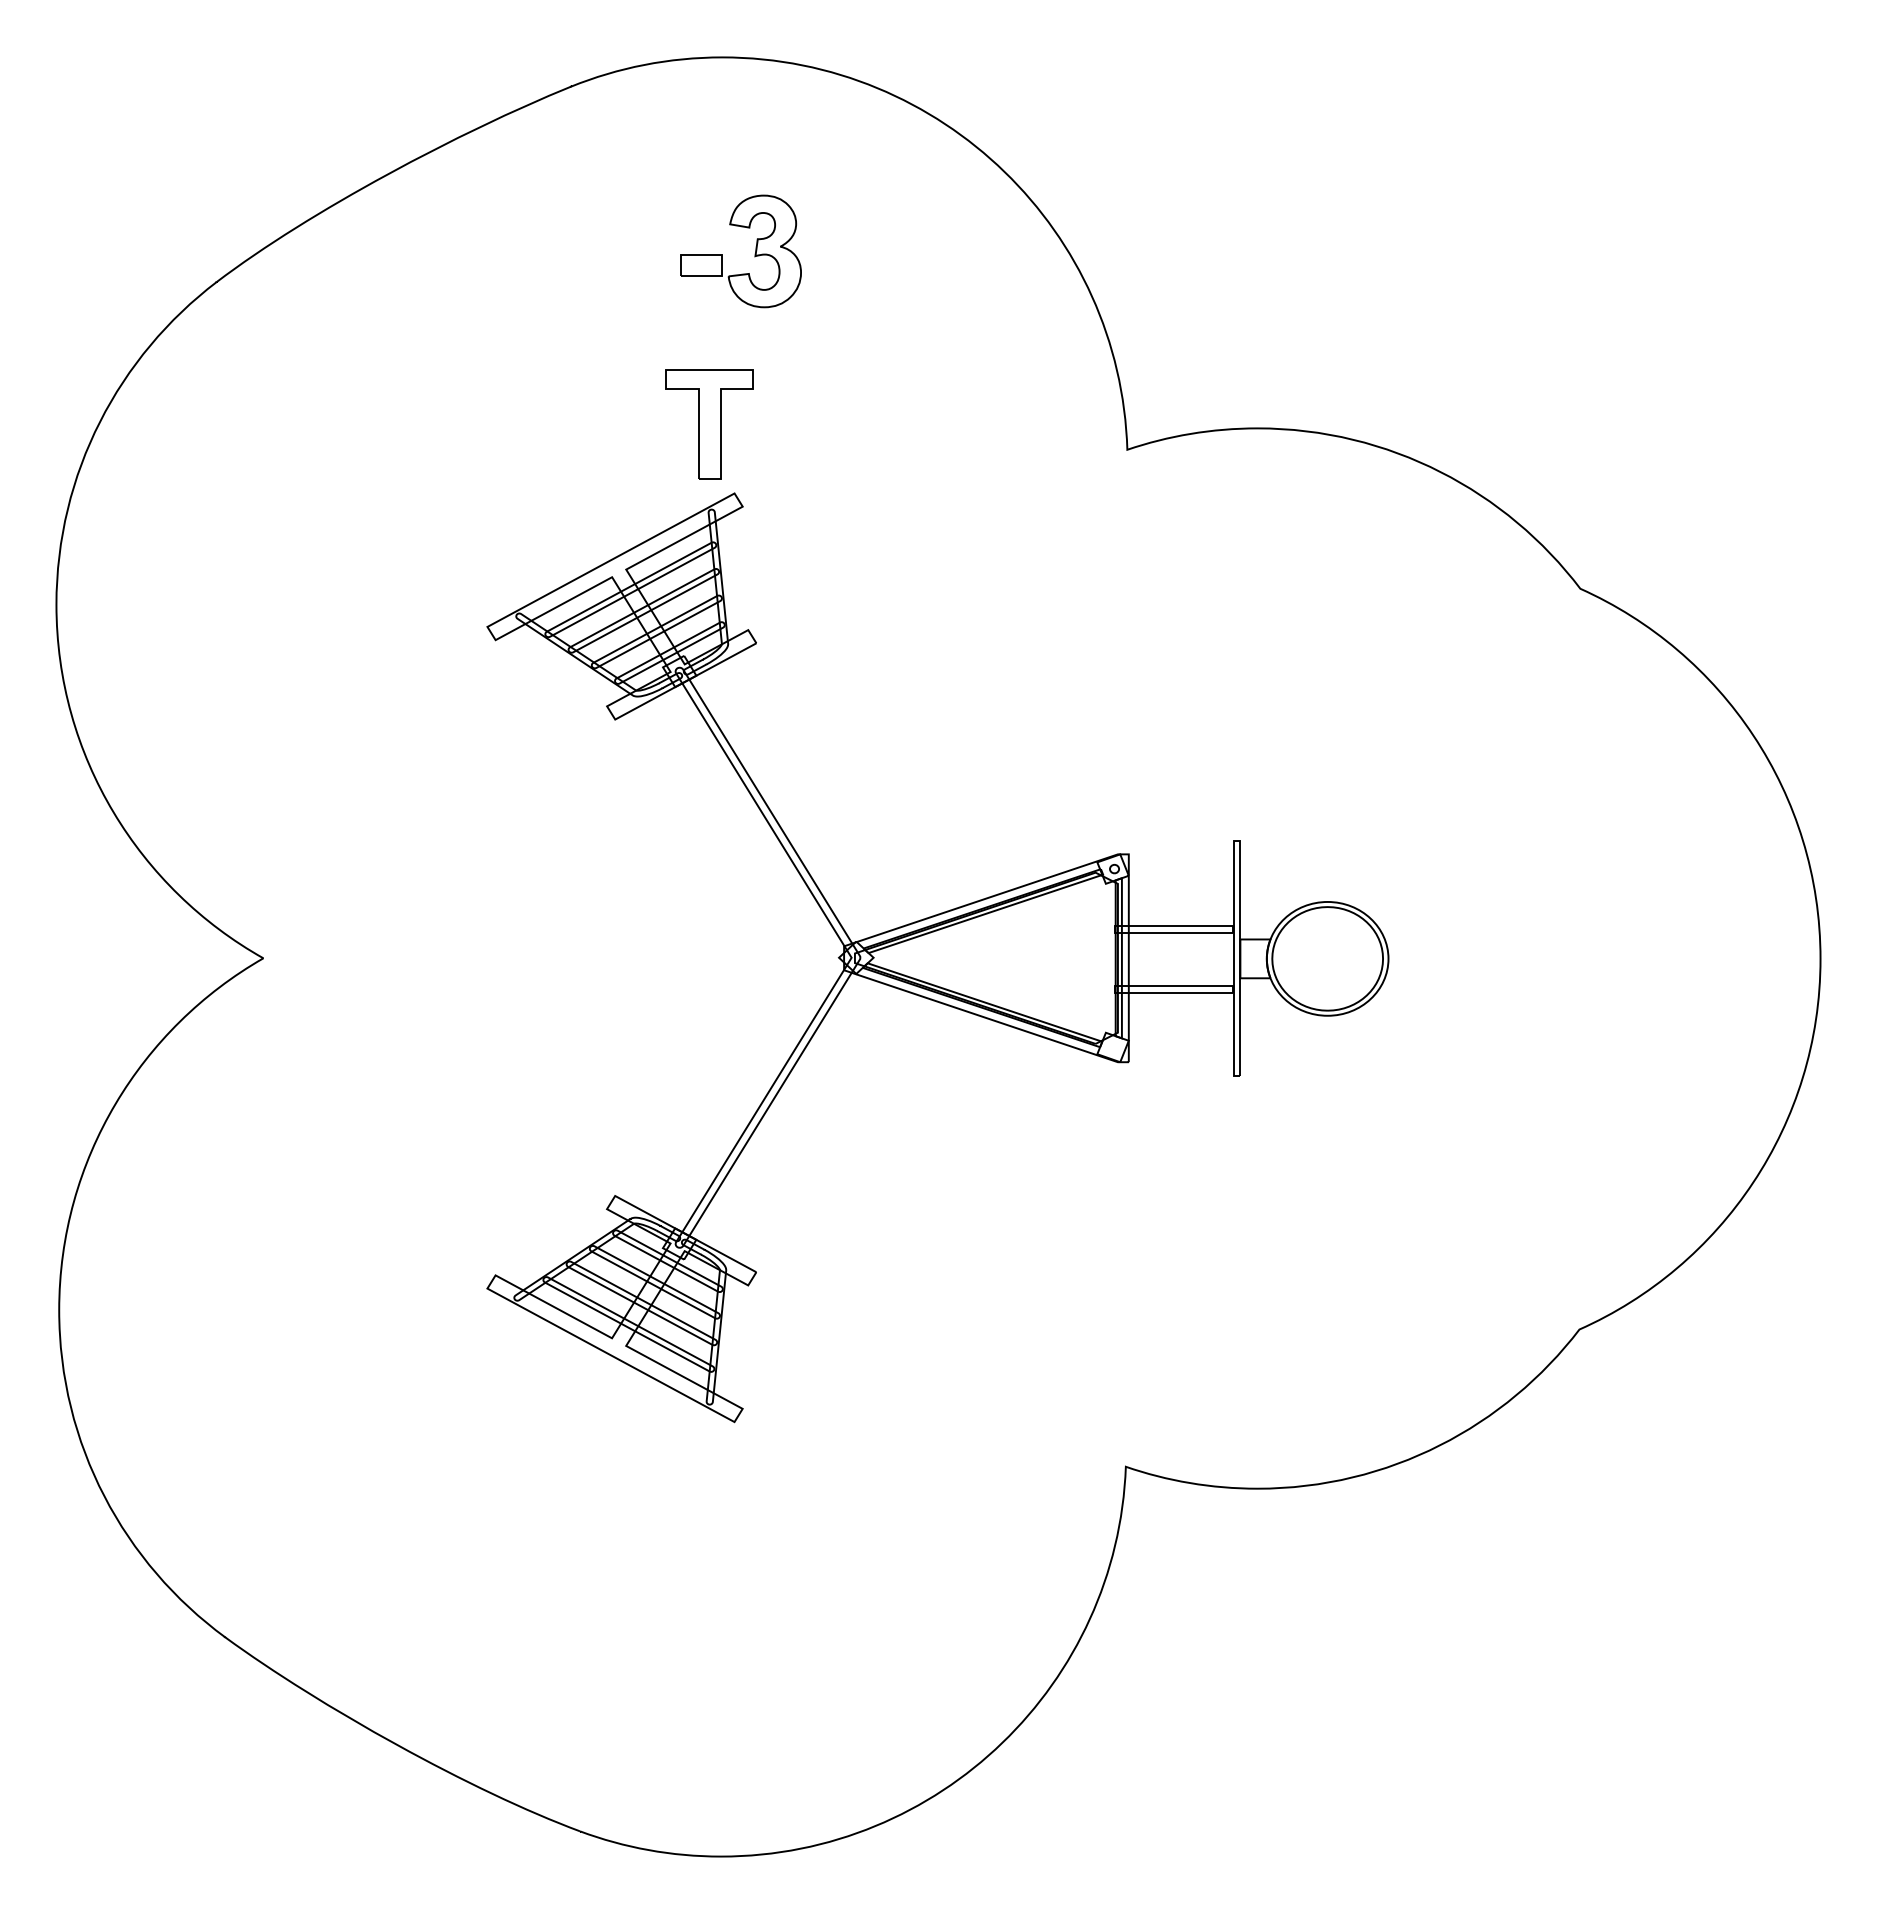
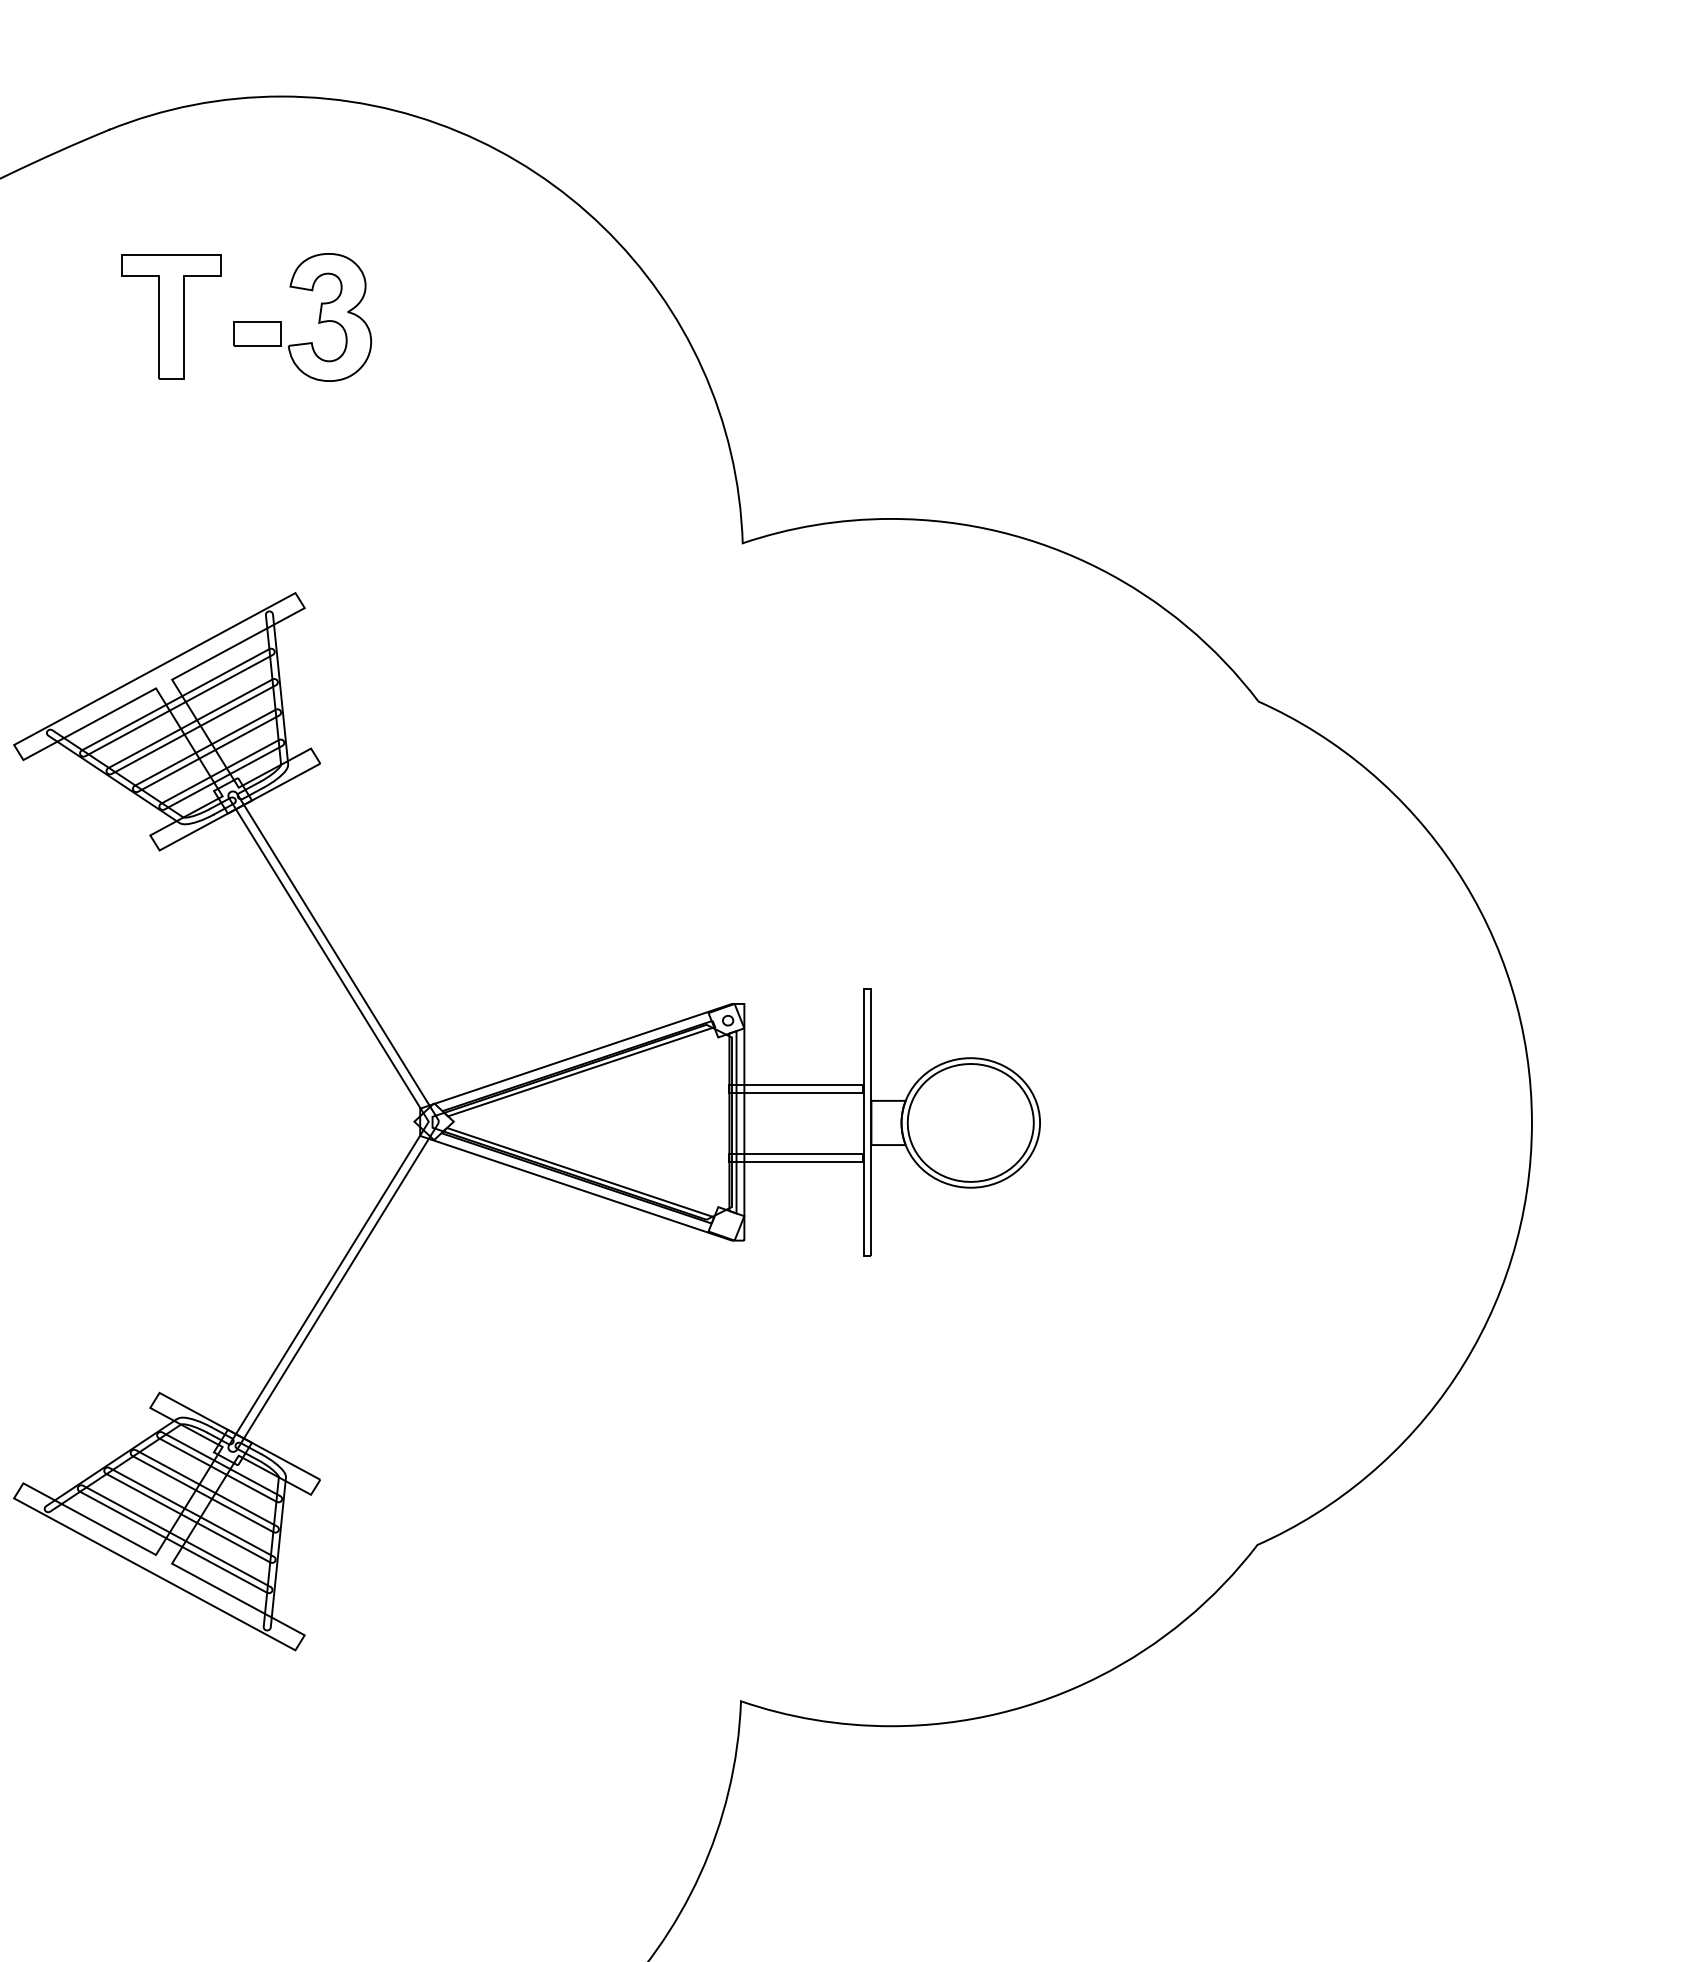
part: (709, 424) -> (171, 316), moved

